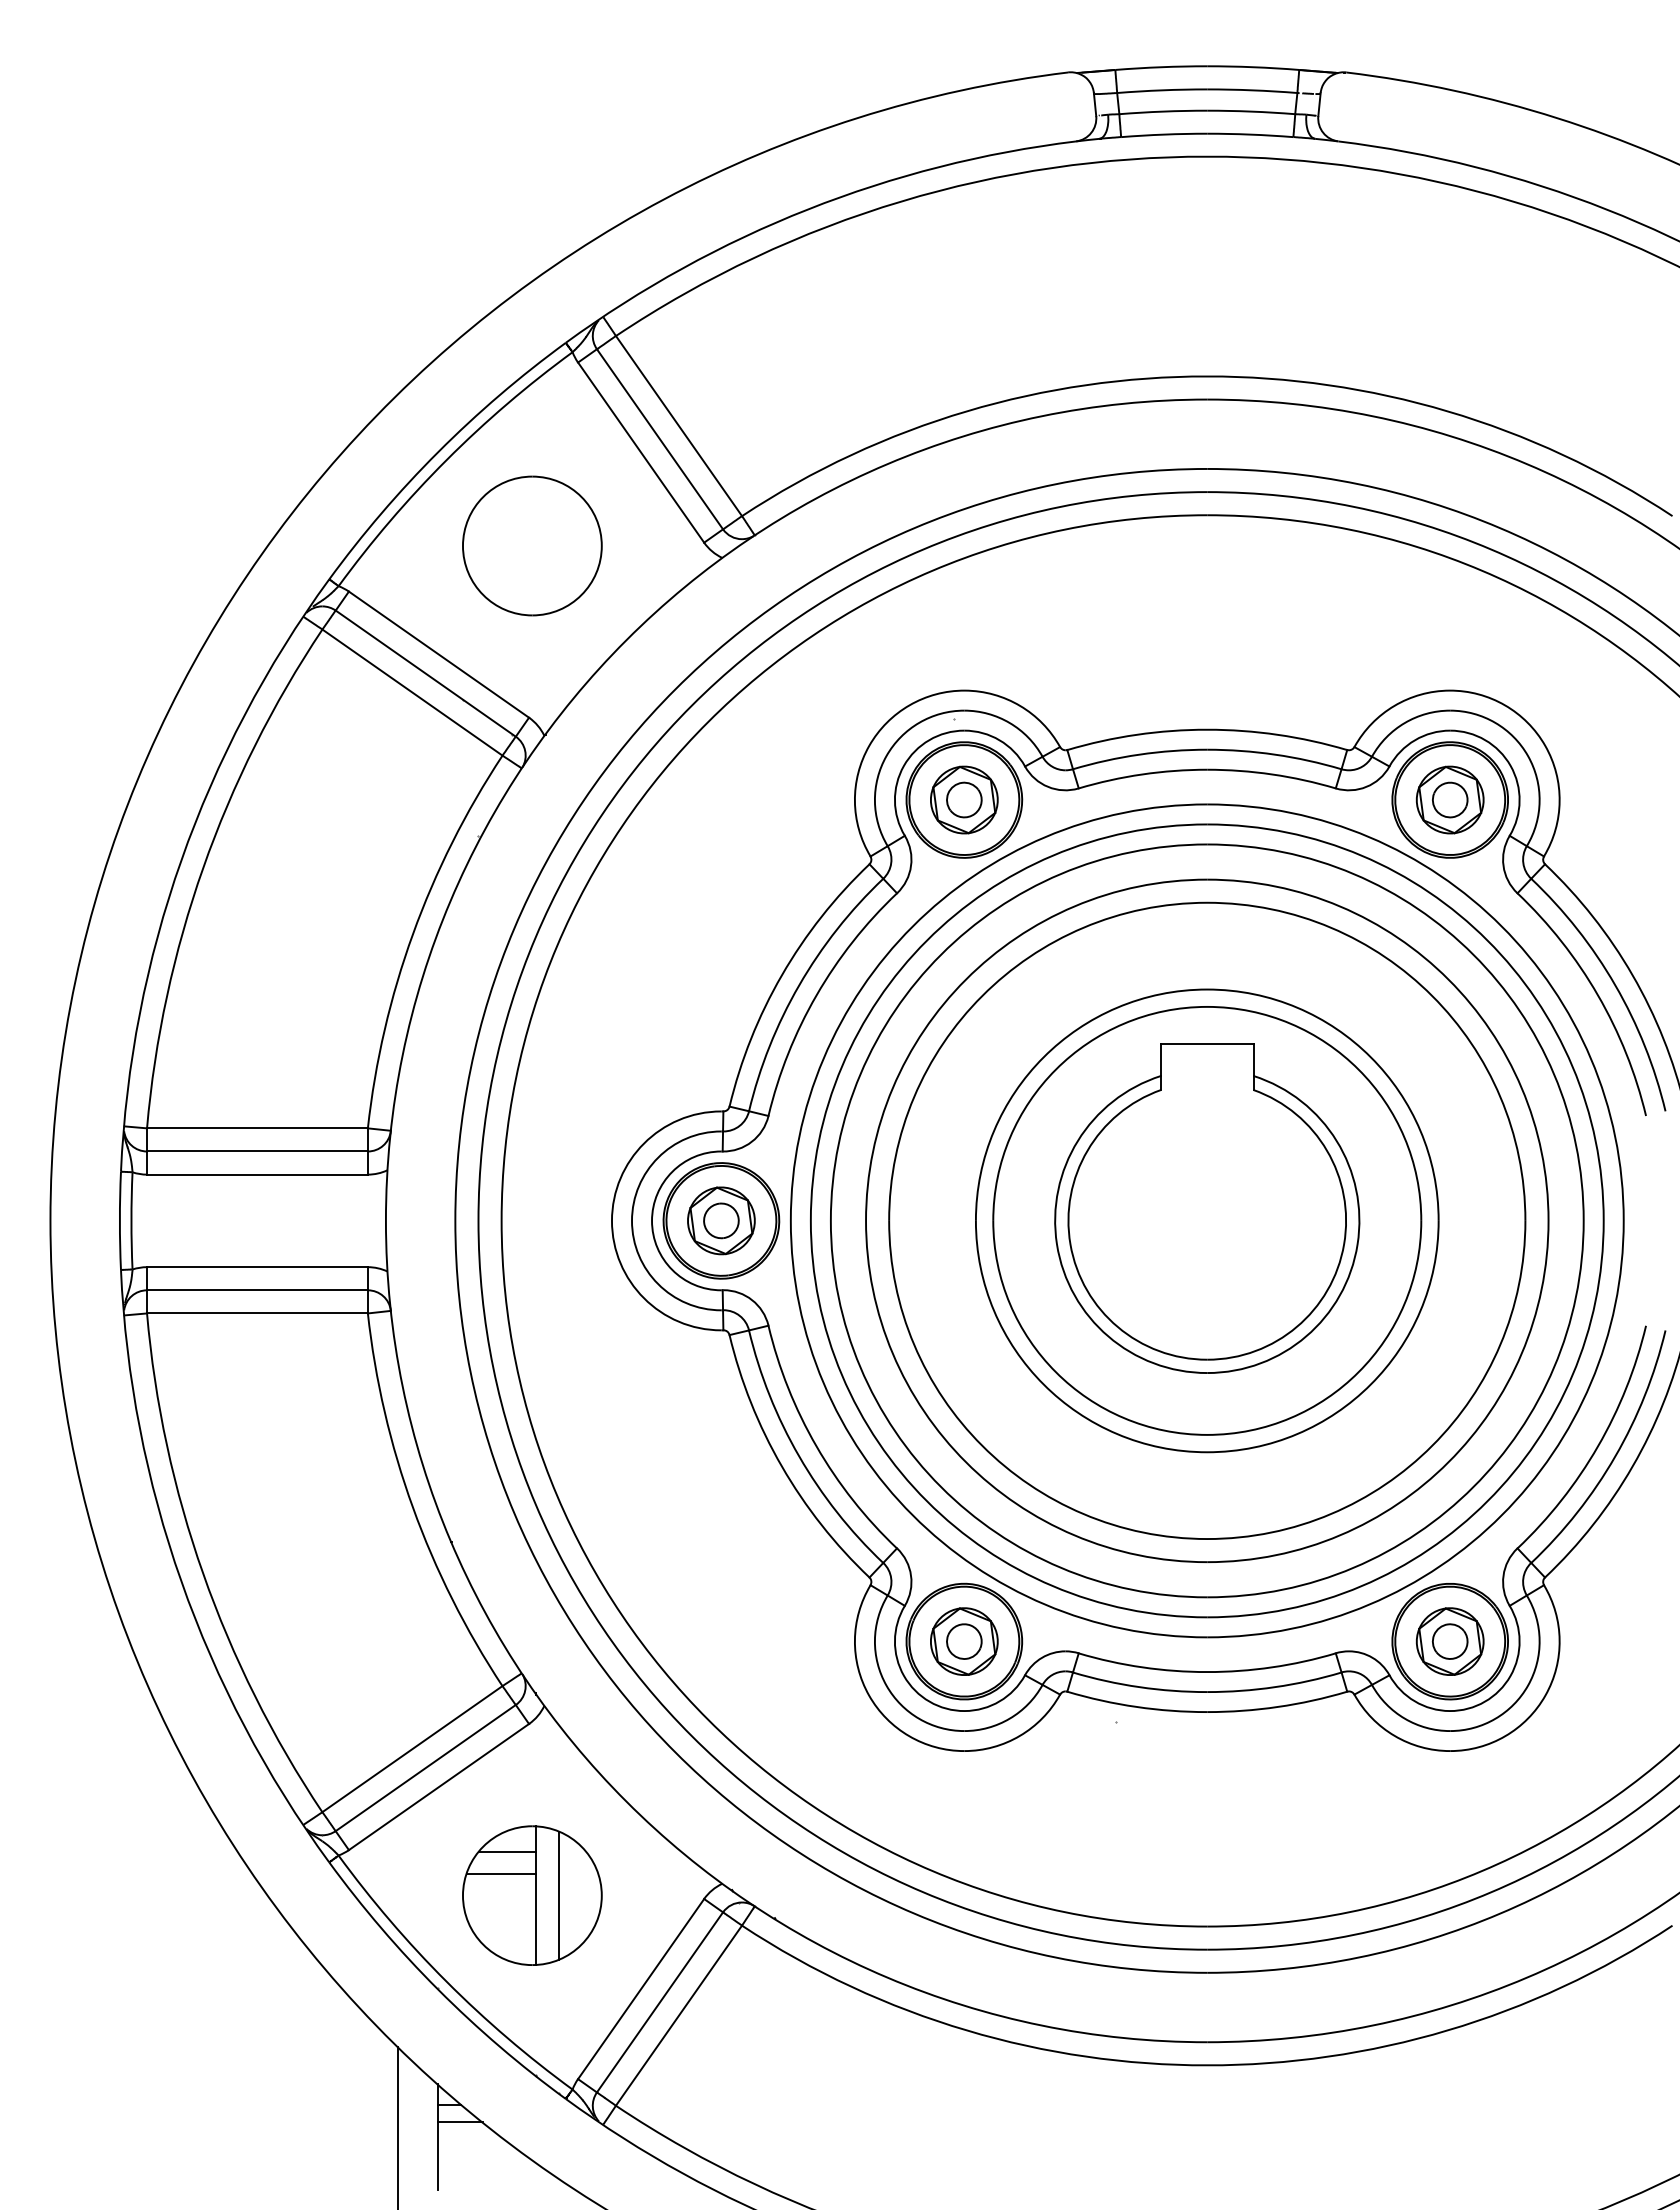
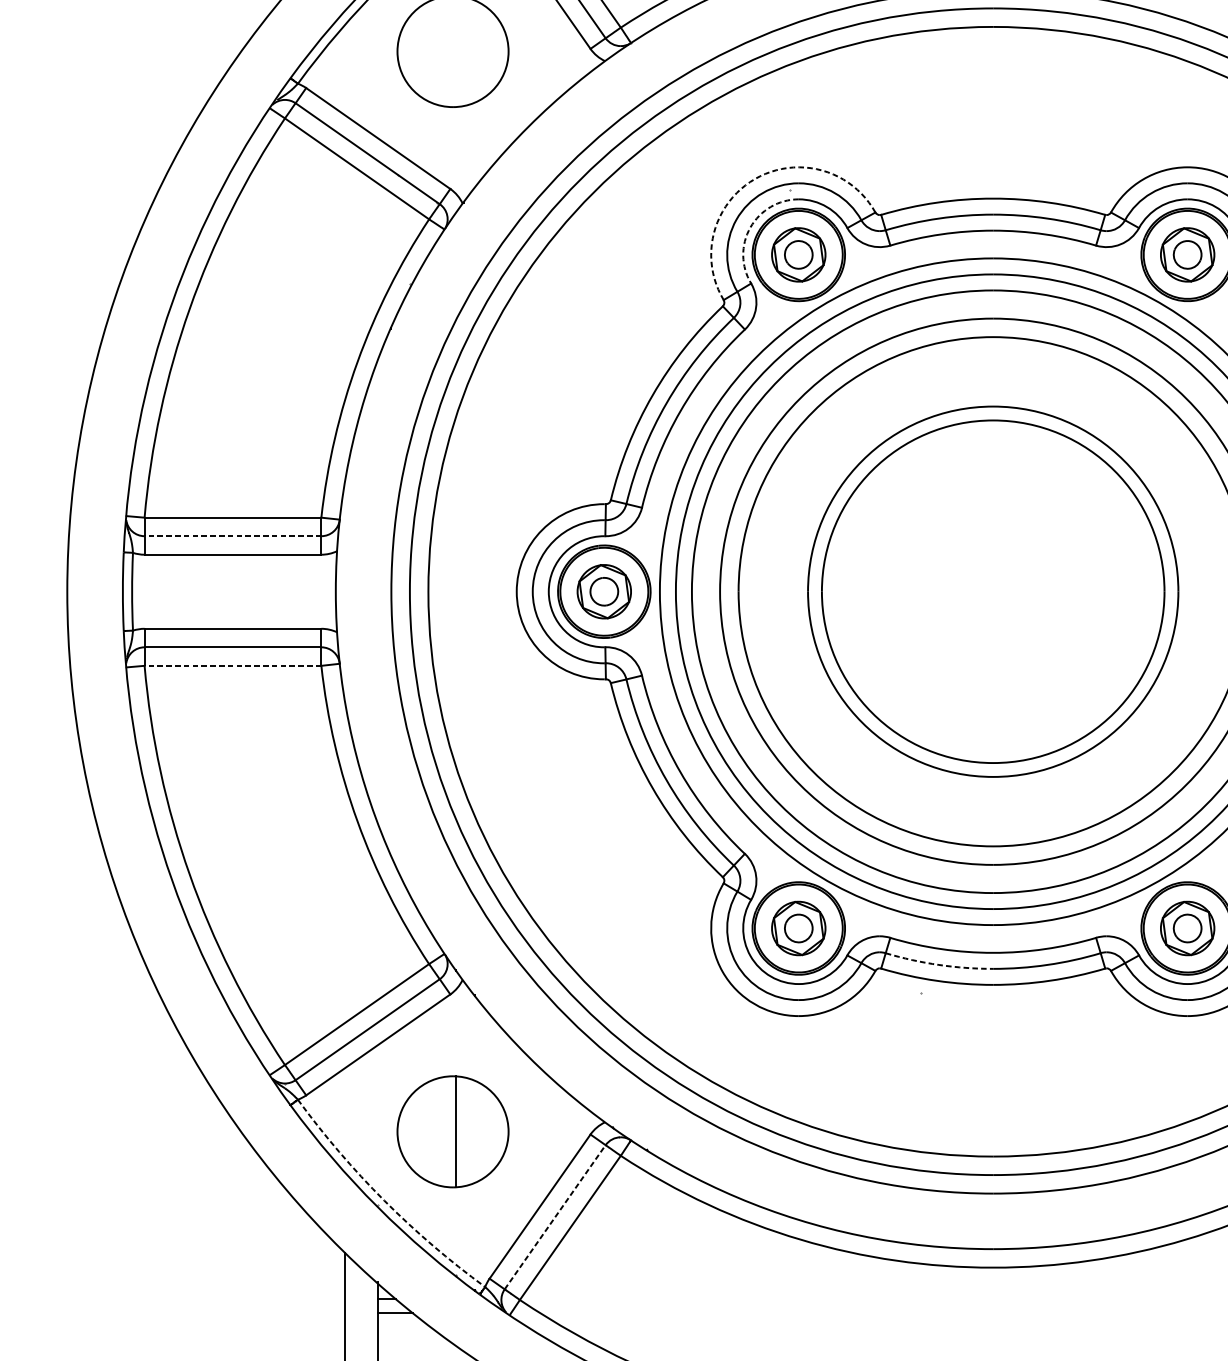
arc: (909, 705) -> (754, 179), solid -> dashed
arc: (903, 765) -> (750, 227), solid -> dashed
line: (256, 1151) -> (232, 536), solid -> dashed
part: (1207, 1208) -> (993, 581), removed
line: (256, 1313) -> (232, 665), solid -> dashed
arc: (1139, 1687) -> (938, 965), solid -> dashed
line: (507, 1851) -> (433, 1096), removed
line: (501, 1873) -> (428, 1114), removed
line: (559, 1895) -> (474, 1131), removed
arc: (446, 1981) -> (384, 1200), solid -> dashed
line: (660, 2002) -> (555, 1217), solid -> dashed

